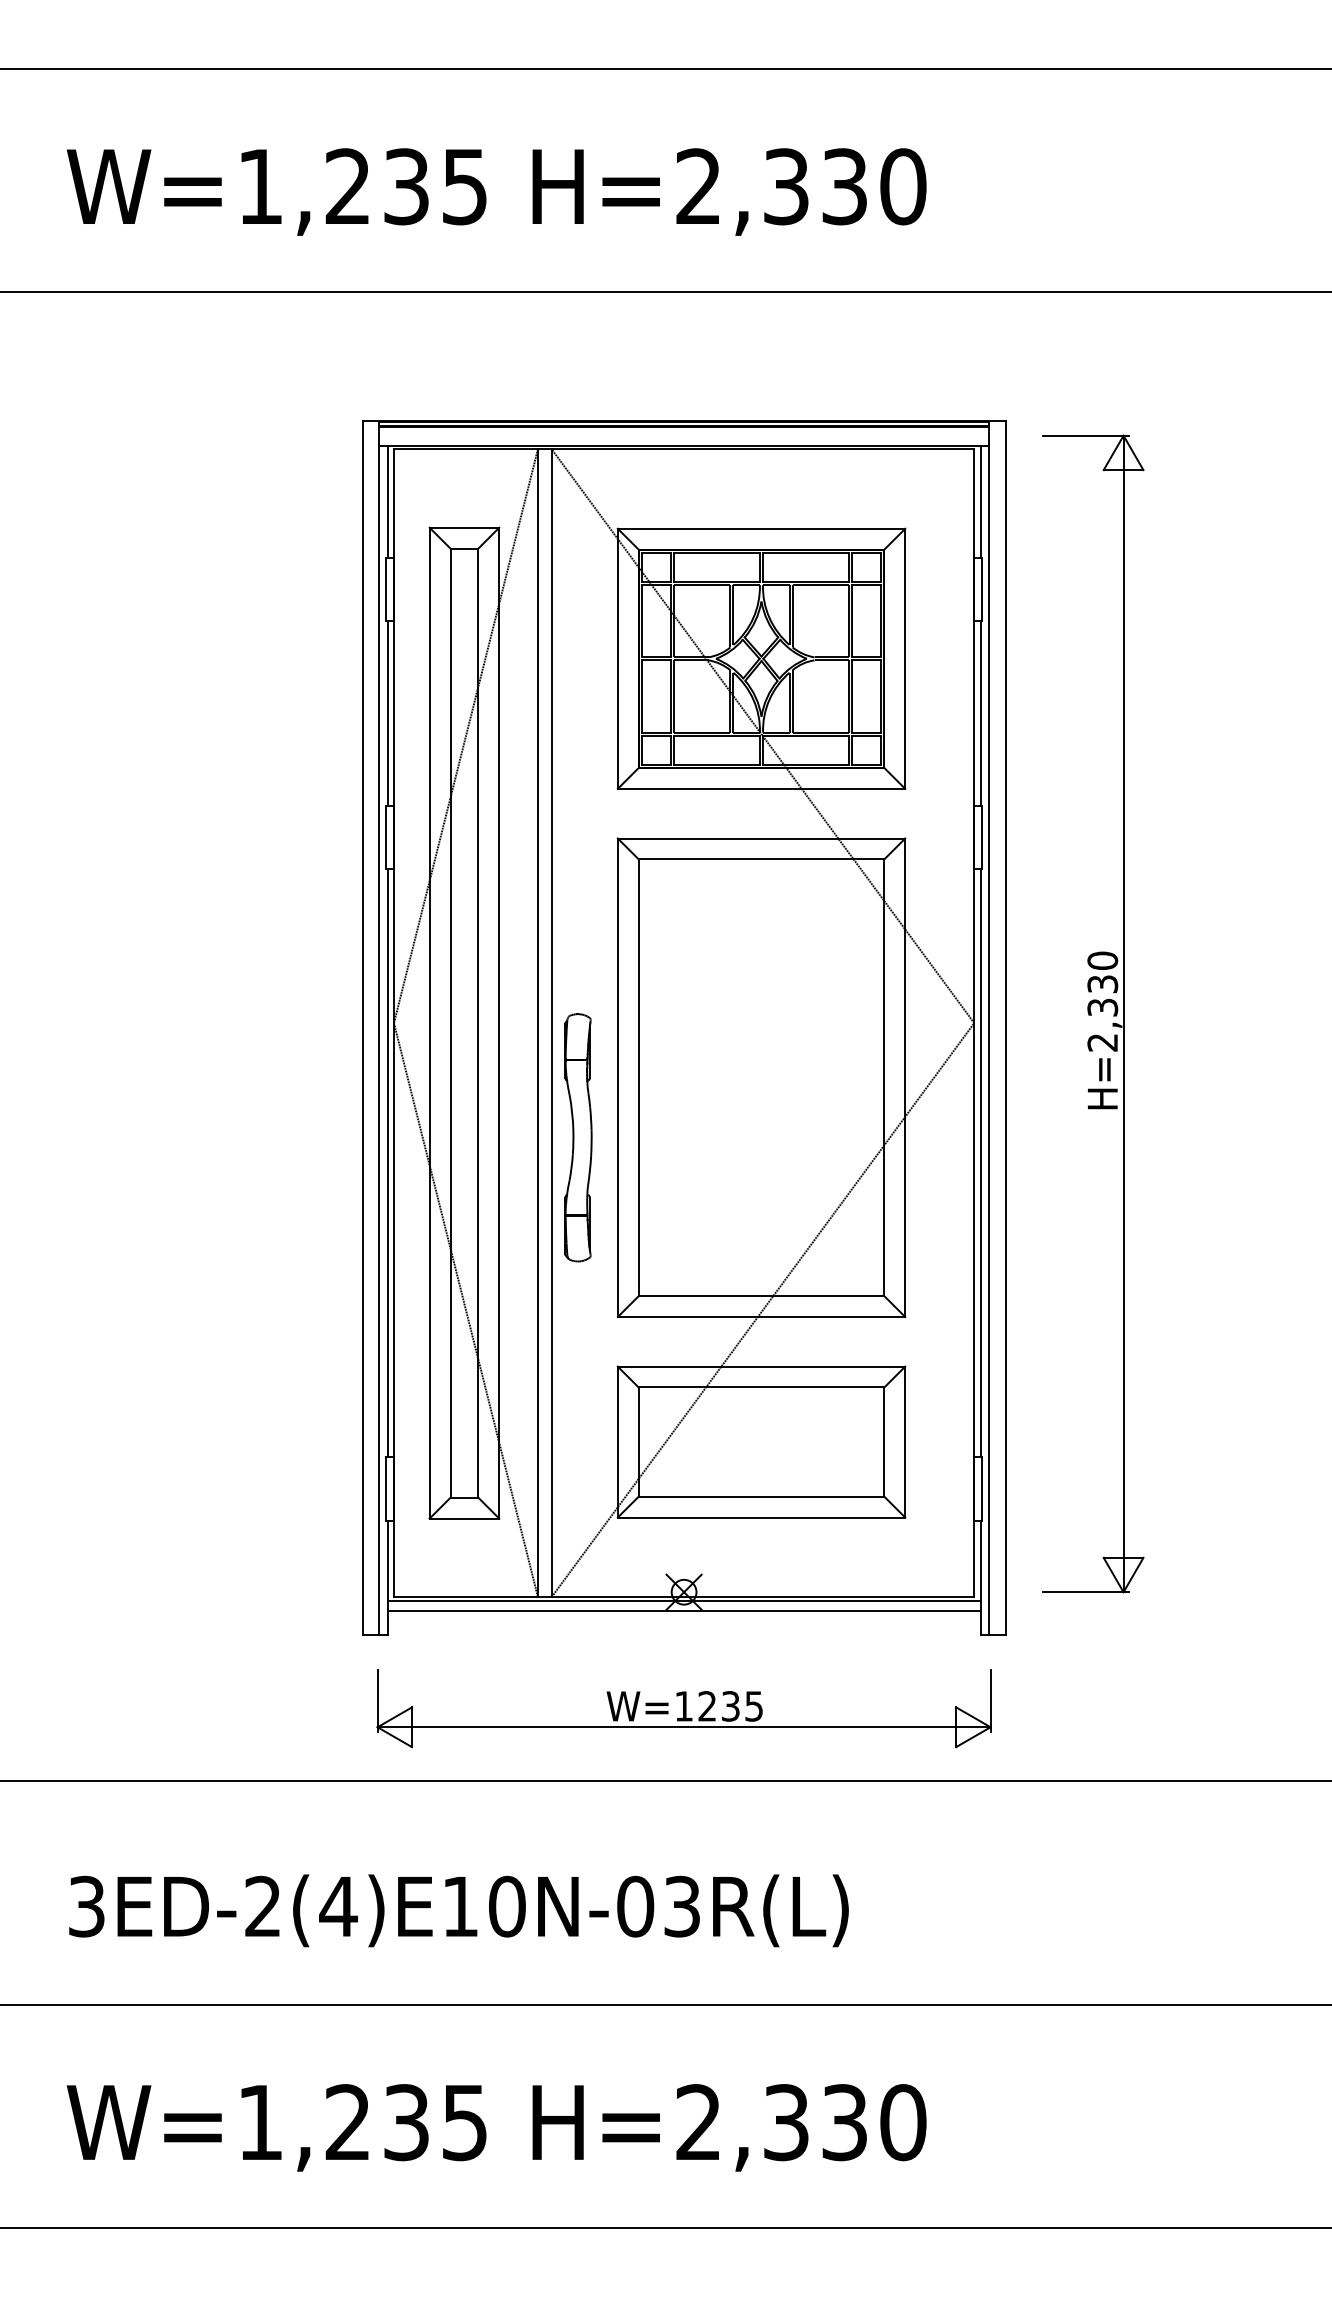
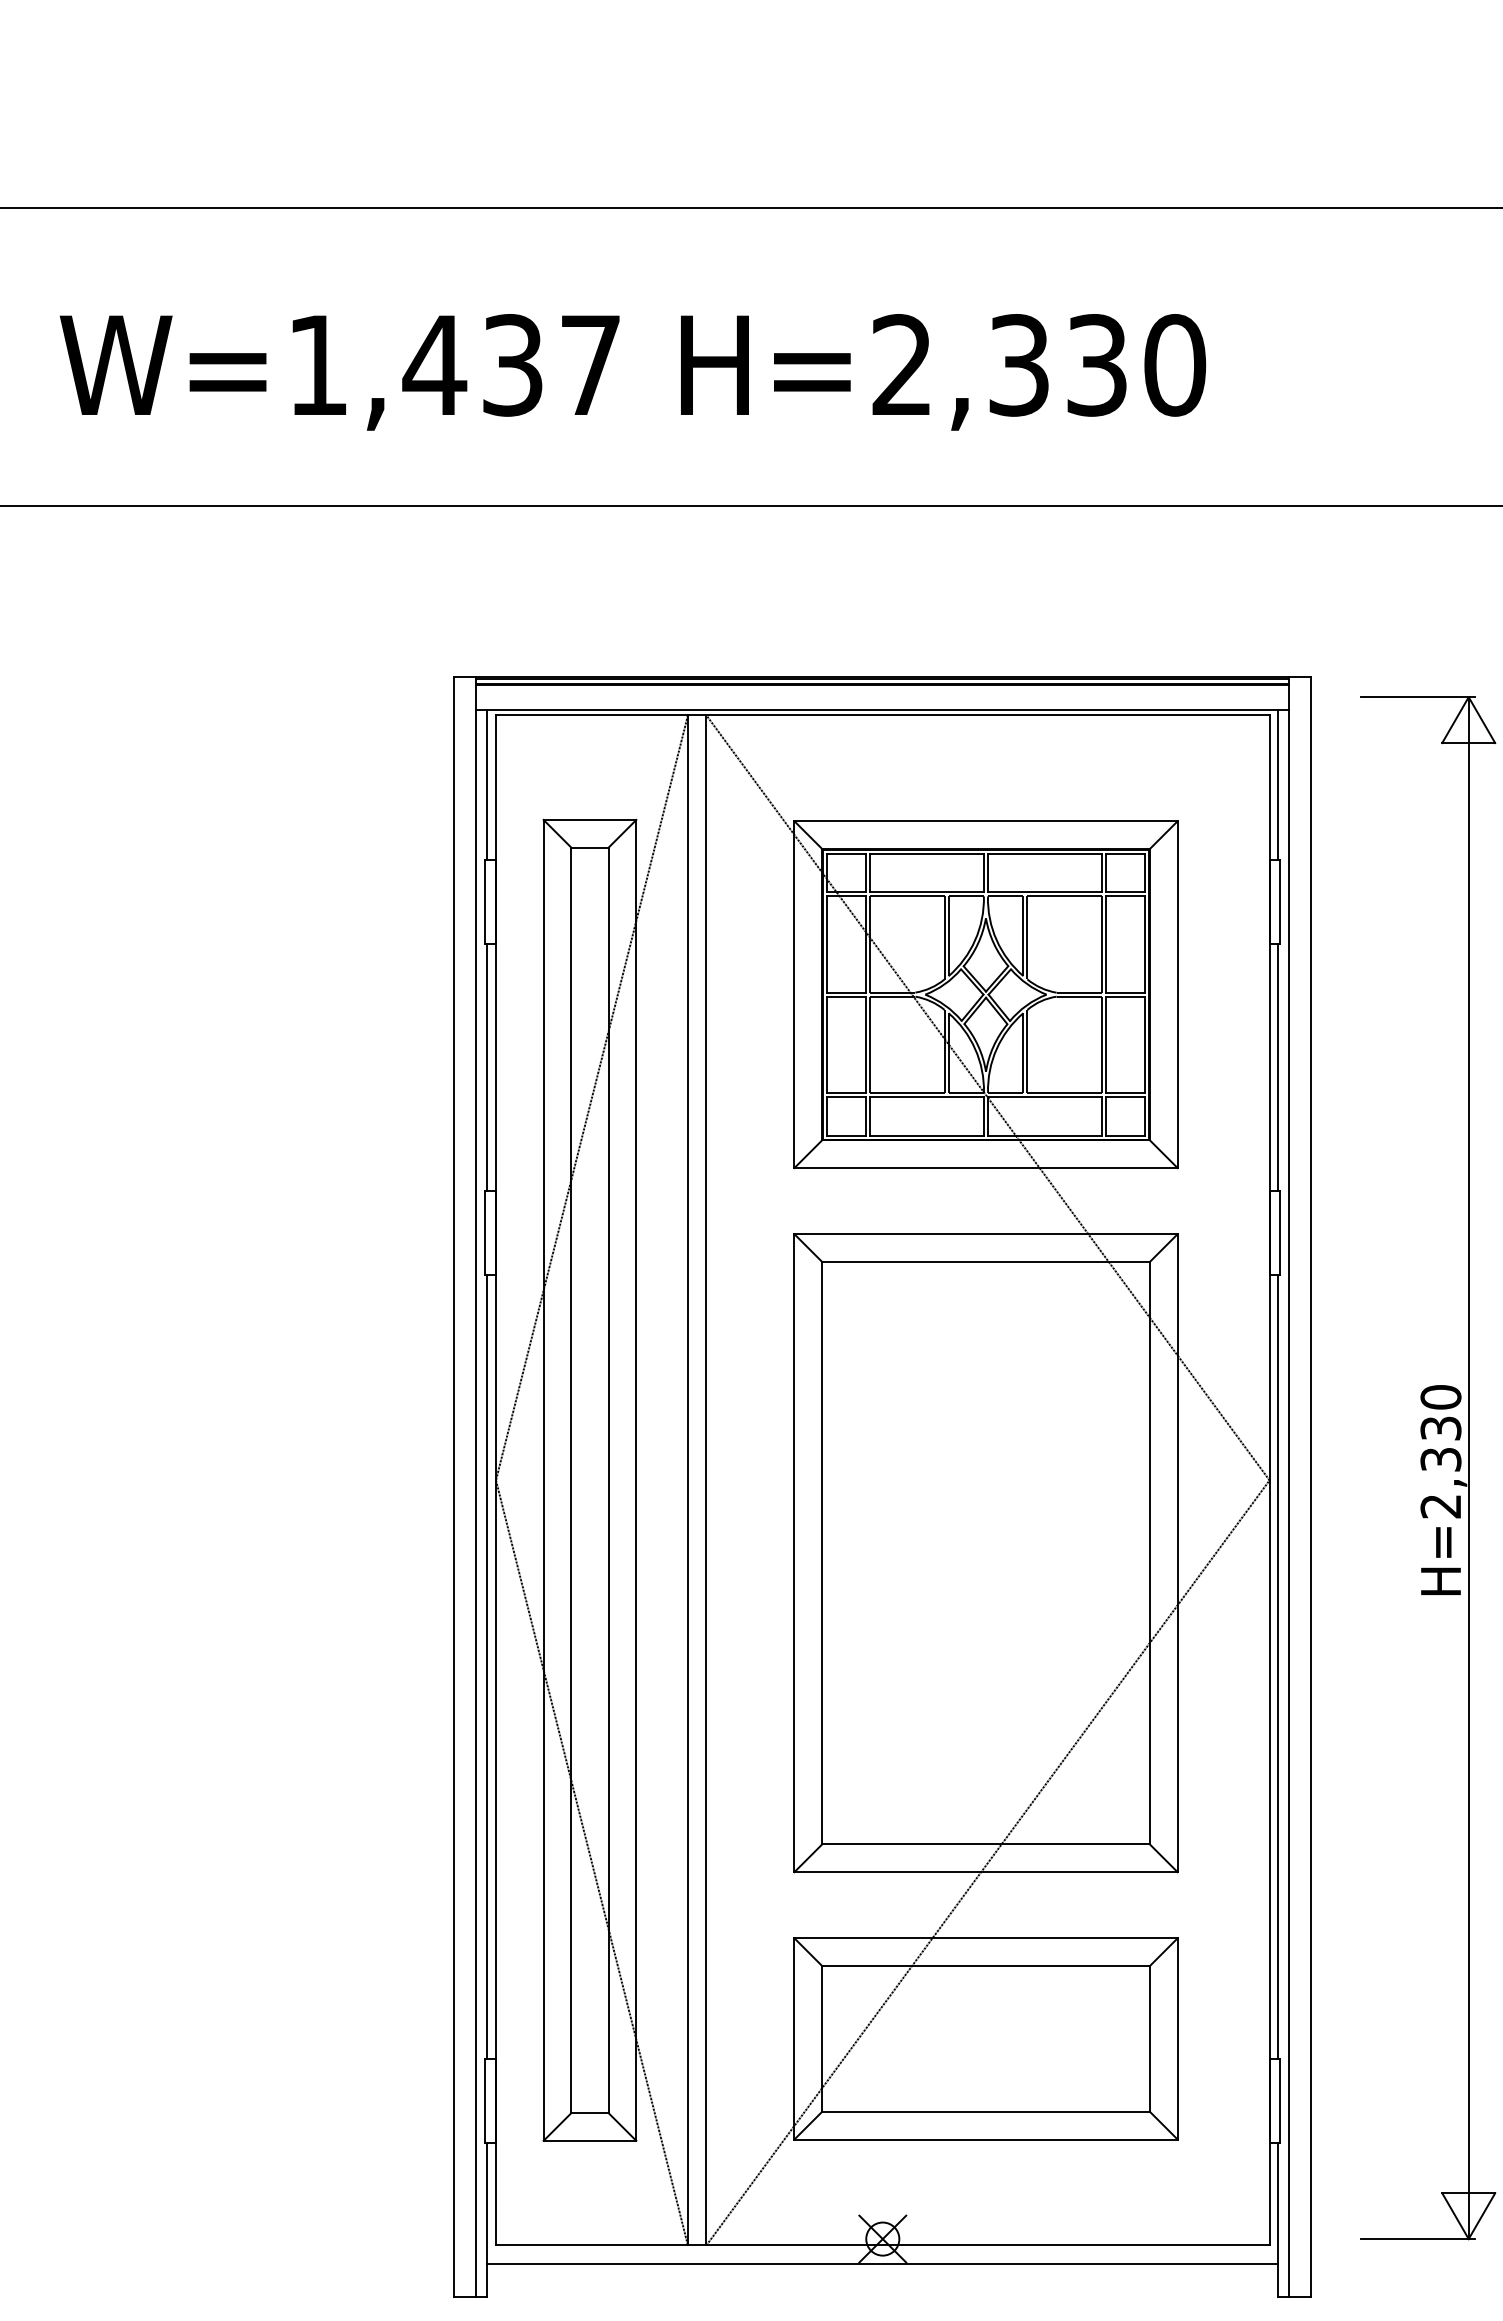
text: (404, 186) -> (510, 364), W=1,235 -> W=1,437
part: (578, 1137) -> (742, 1632), removed
line: (683, 1601) -> (882, 2251), removed

